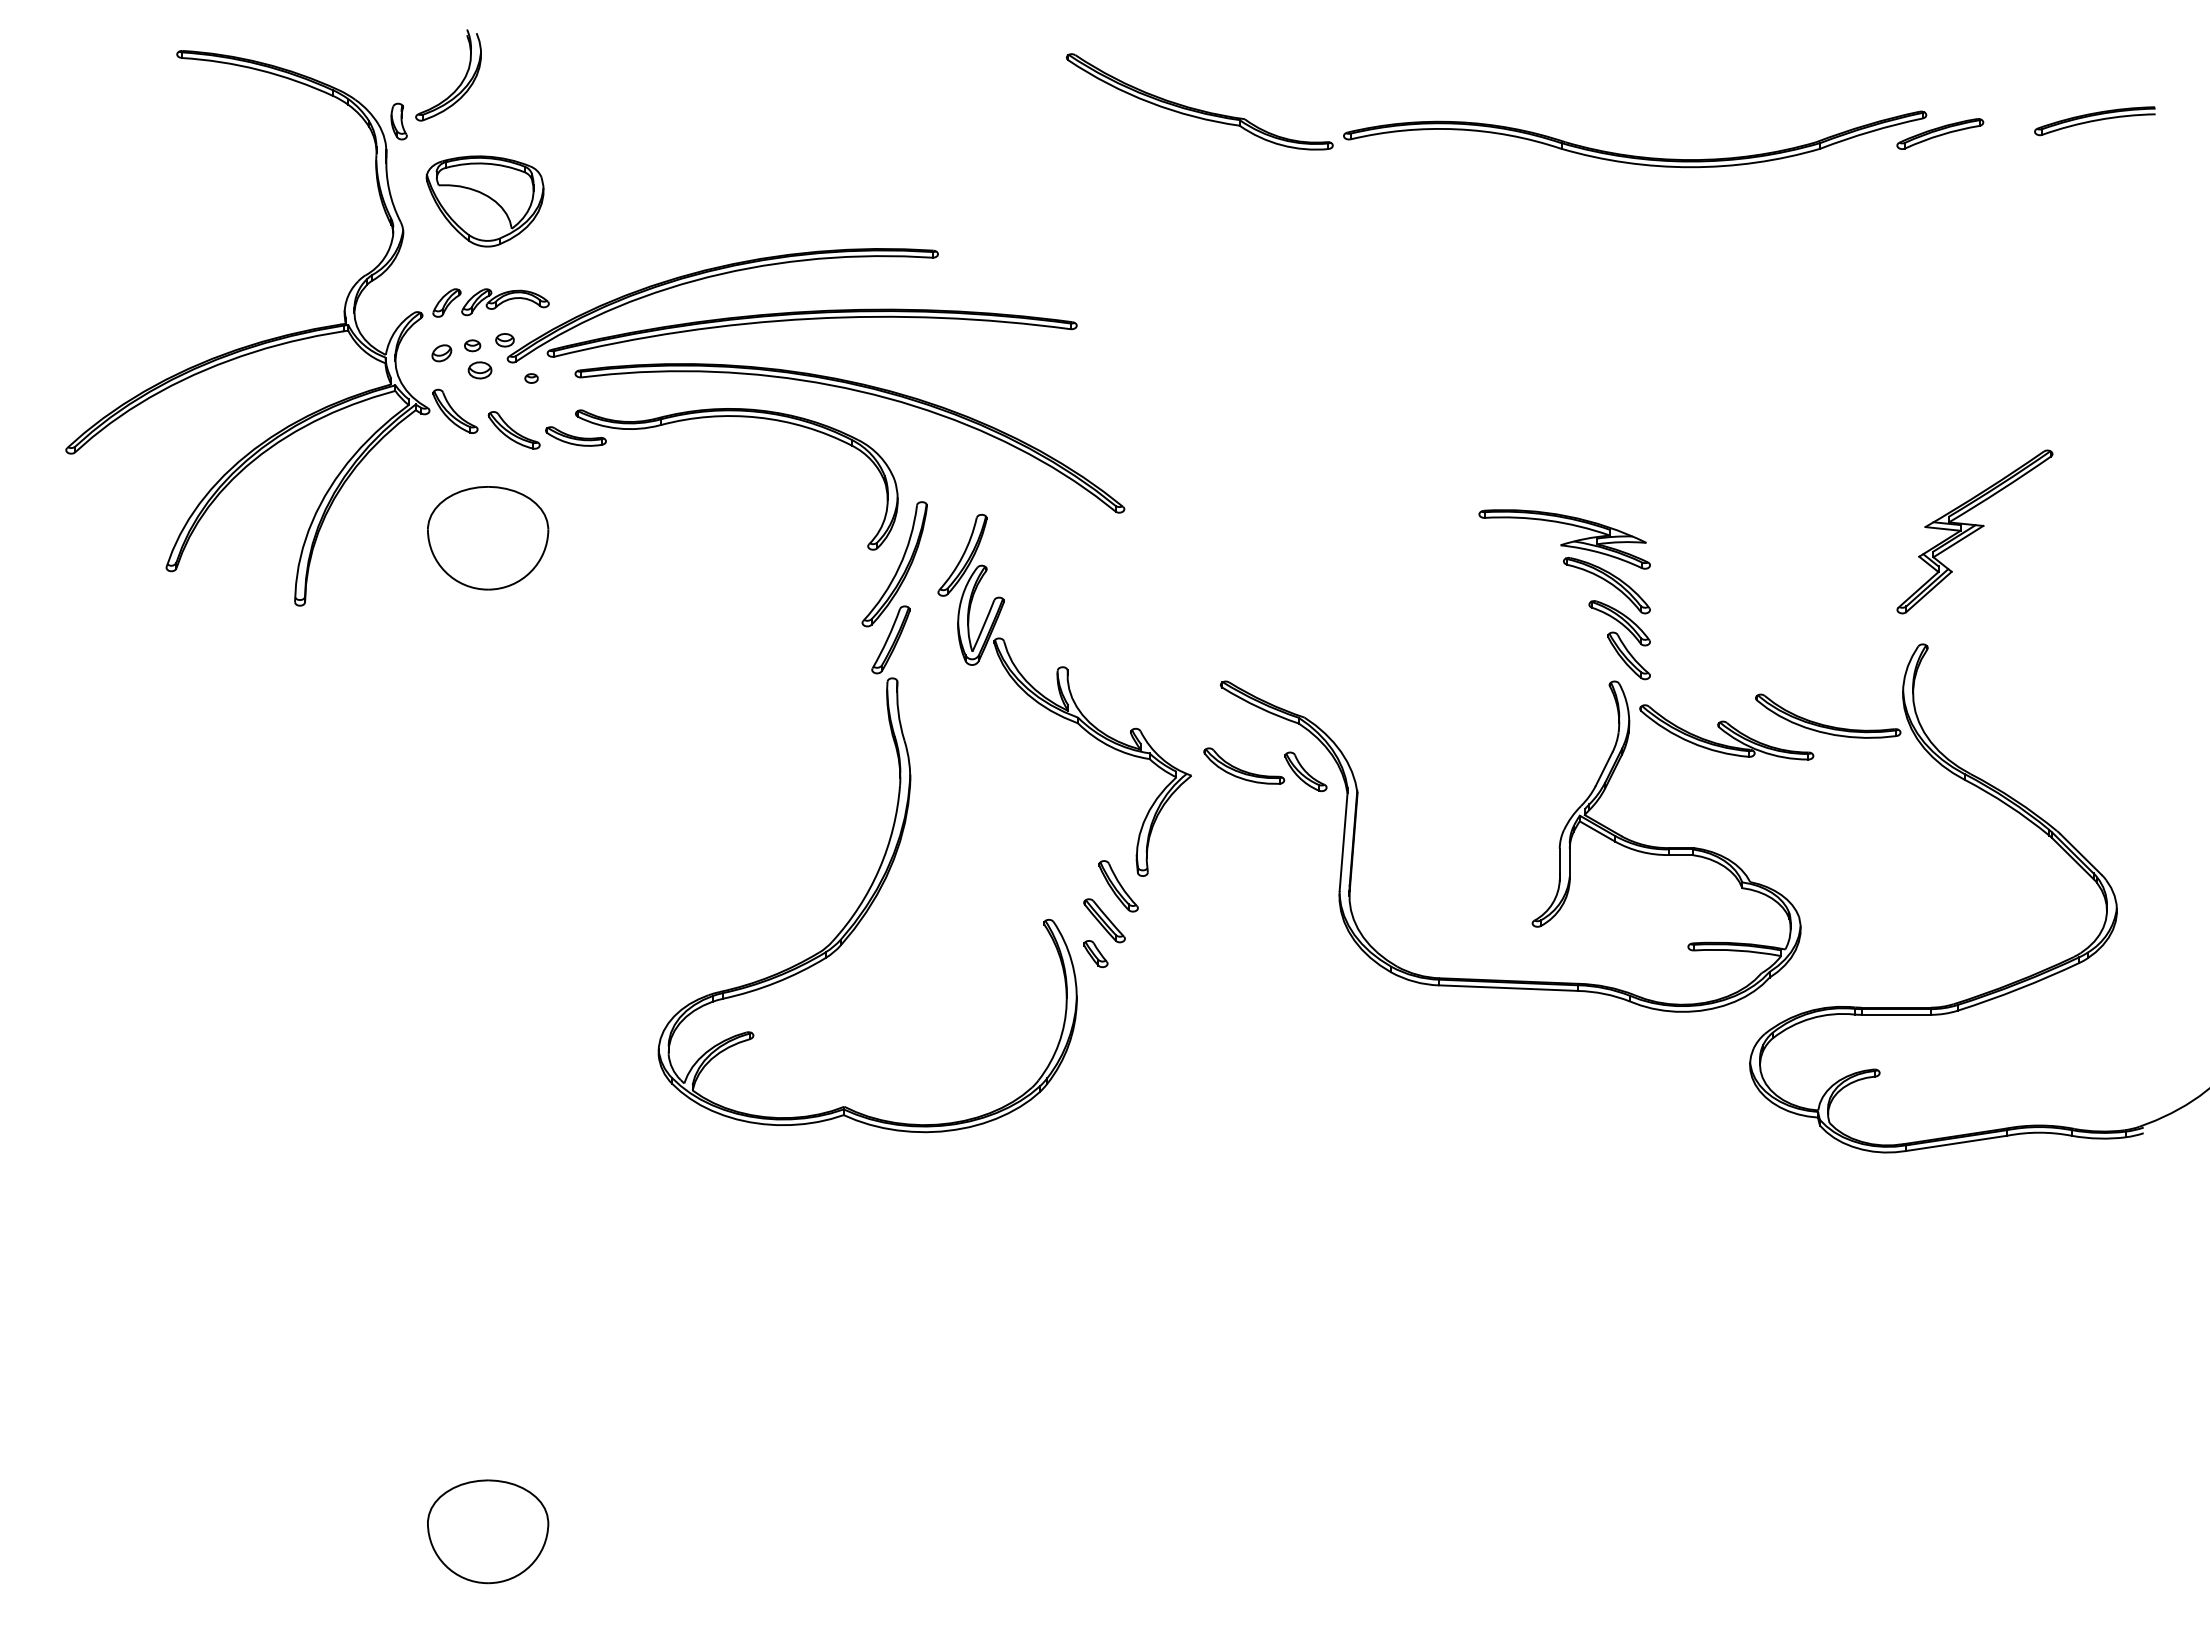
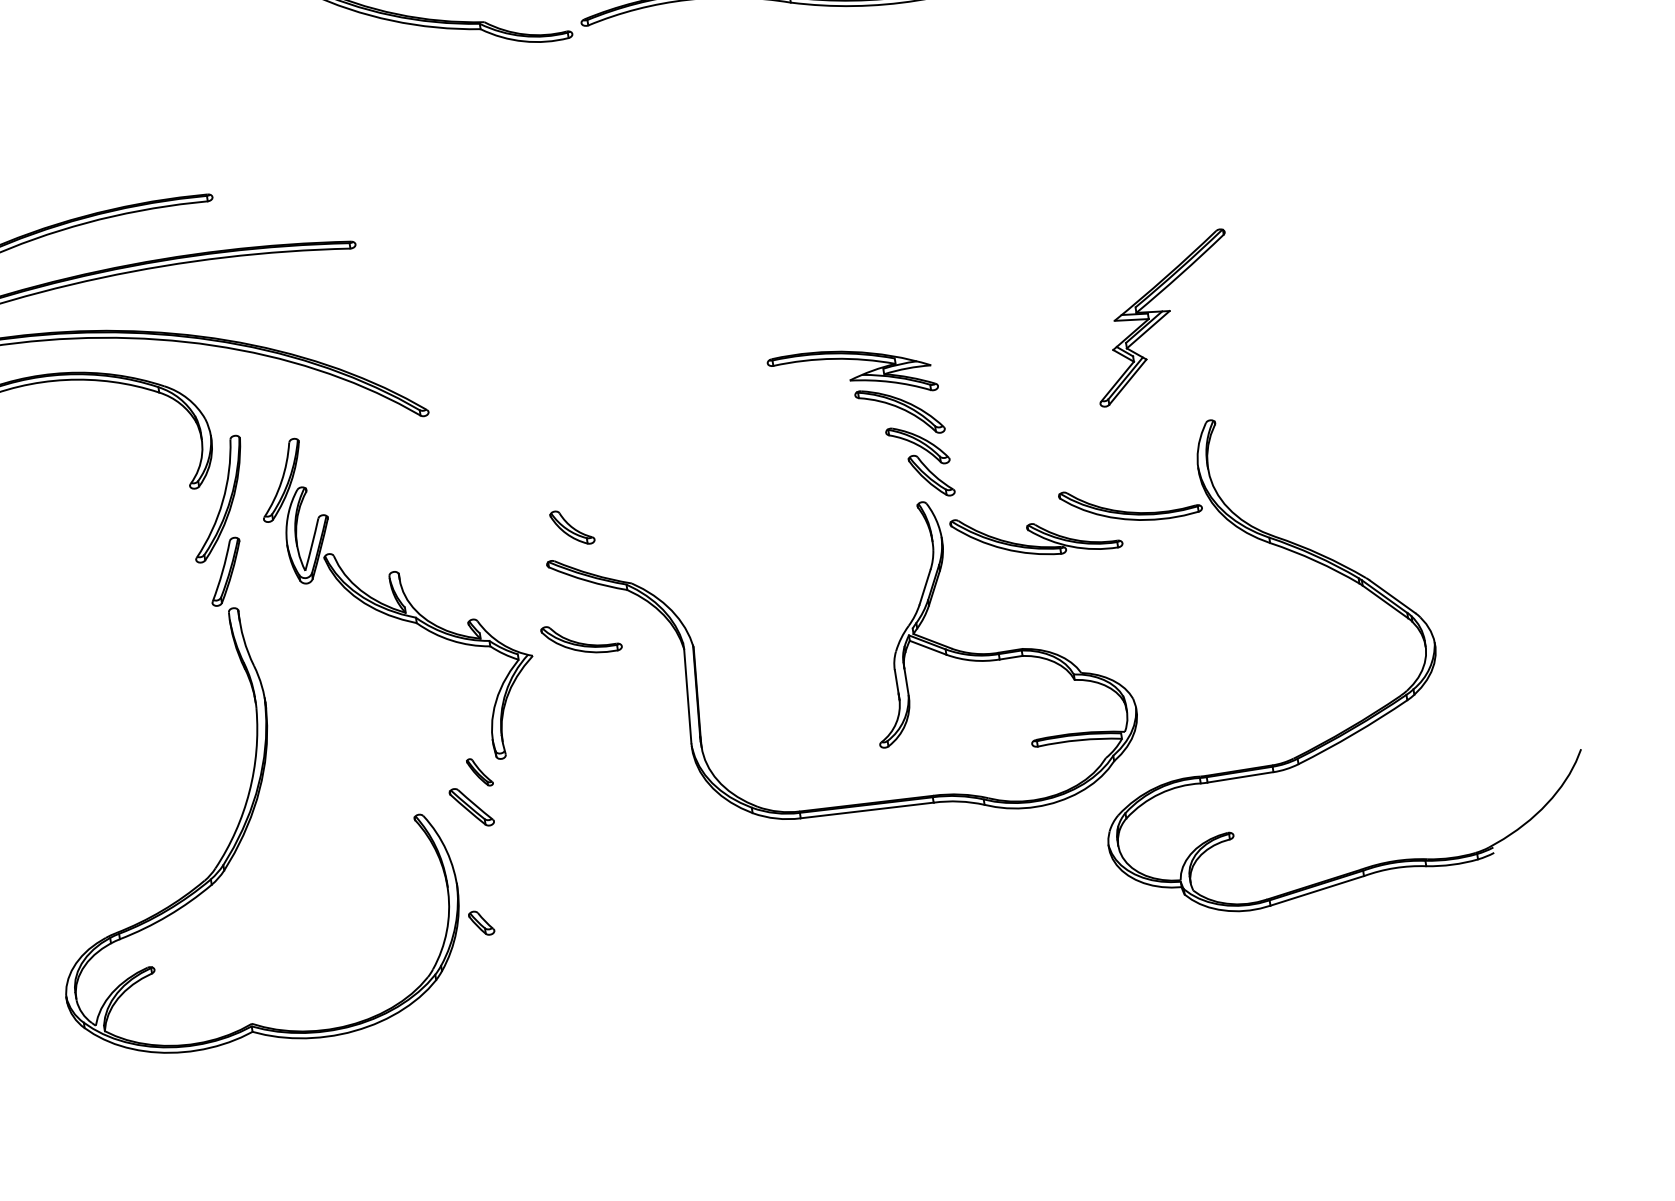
part: (1974, 531) -> (1162, 317), moved
part: (1305, 771) -> (572, 527), moved
part: (1118, 886) -> (479, 772), size x0.6
part: (1095, 953) -> (481, 922), moved

